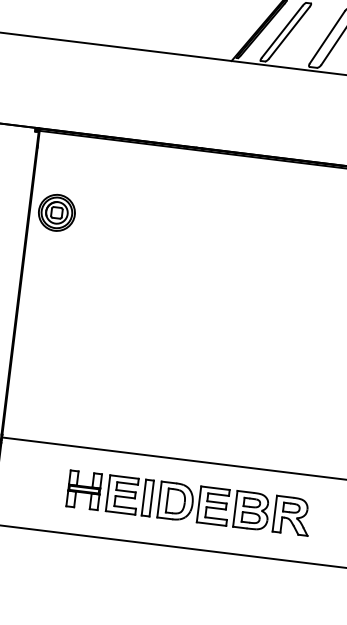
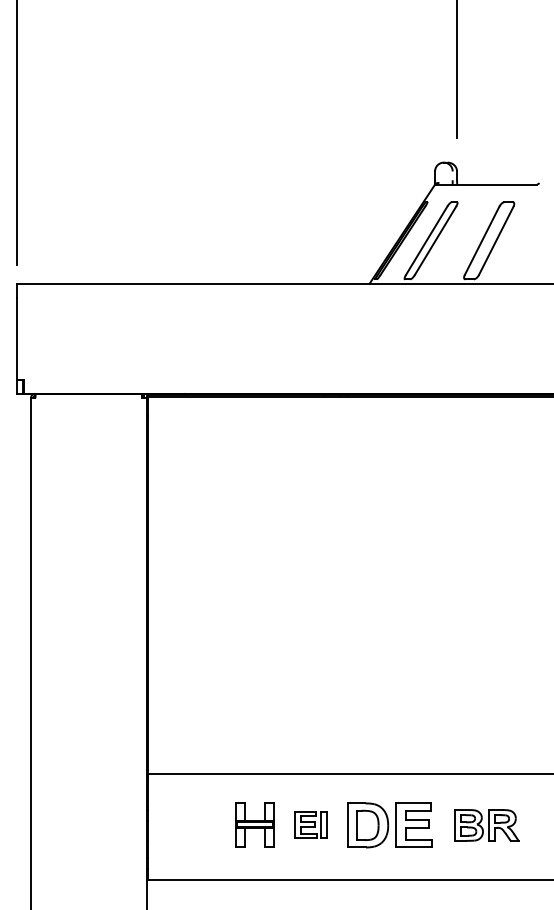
part: (56, 212) -> (180, 493), removed
part: (129, 495) -> (310, 824), size x0.6
part: (272, 513) -> (486, 825), size x0.7

